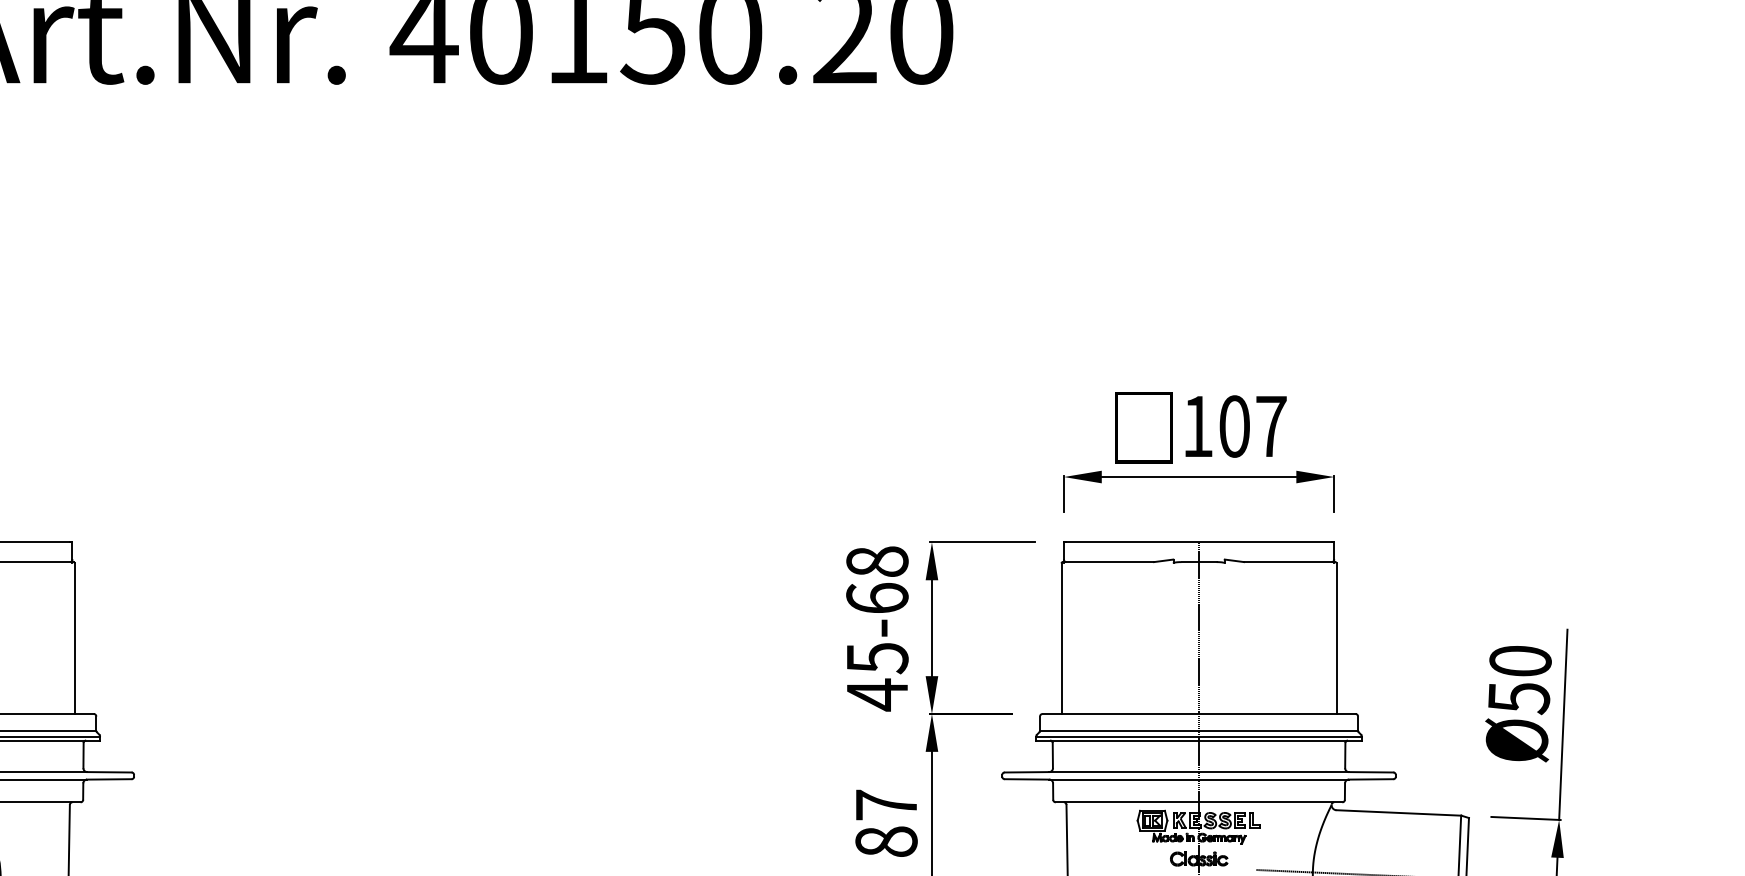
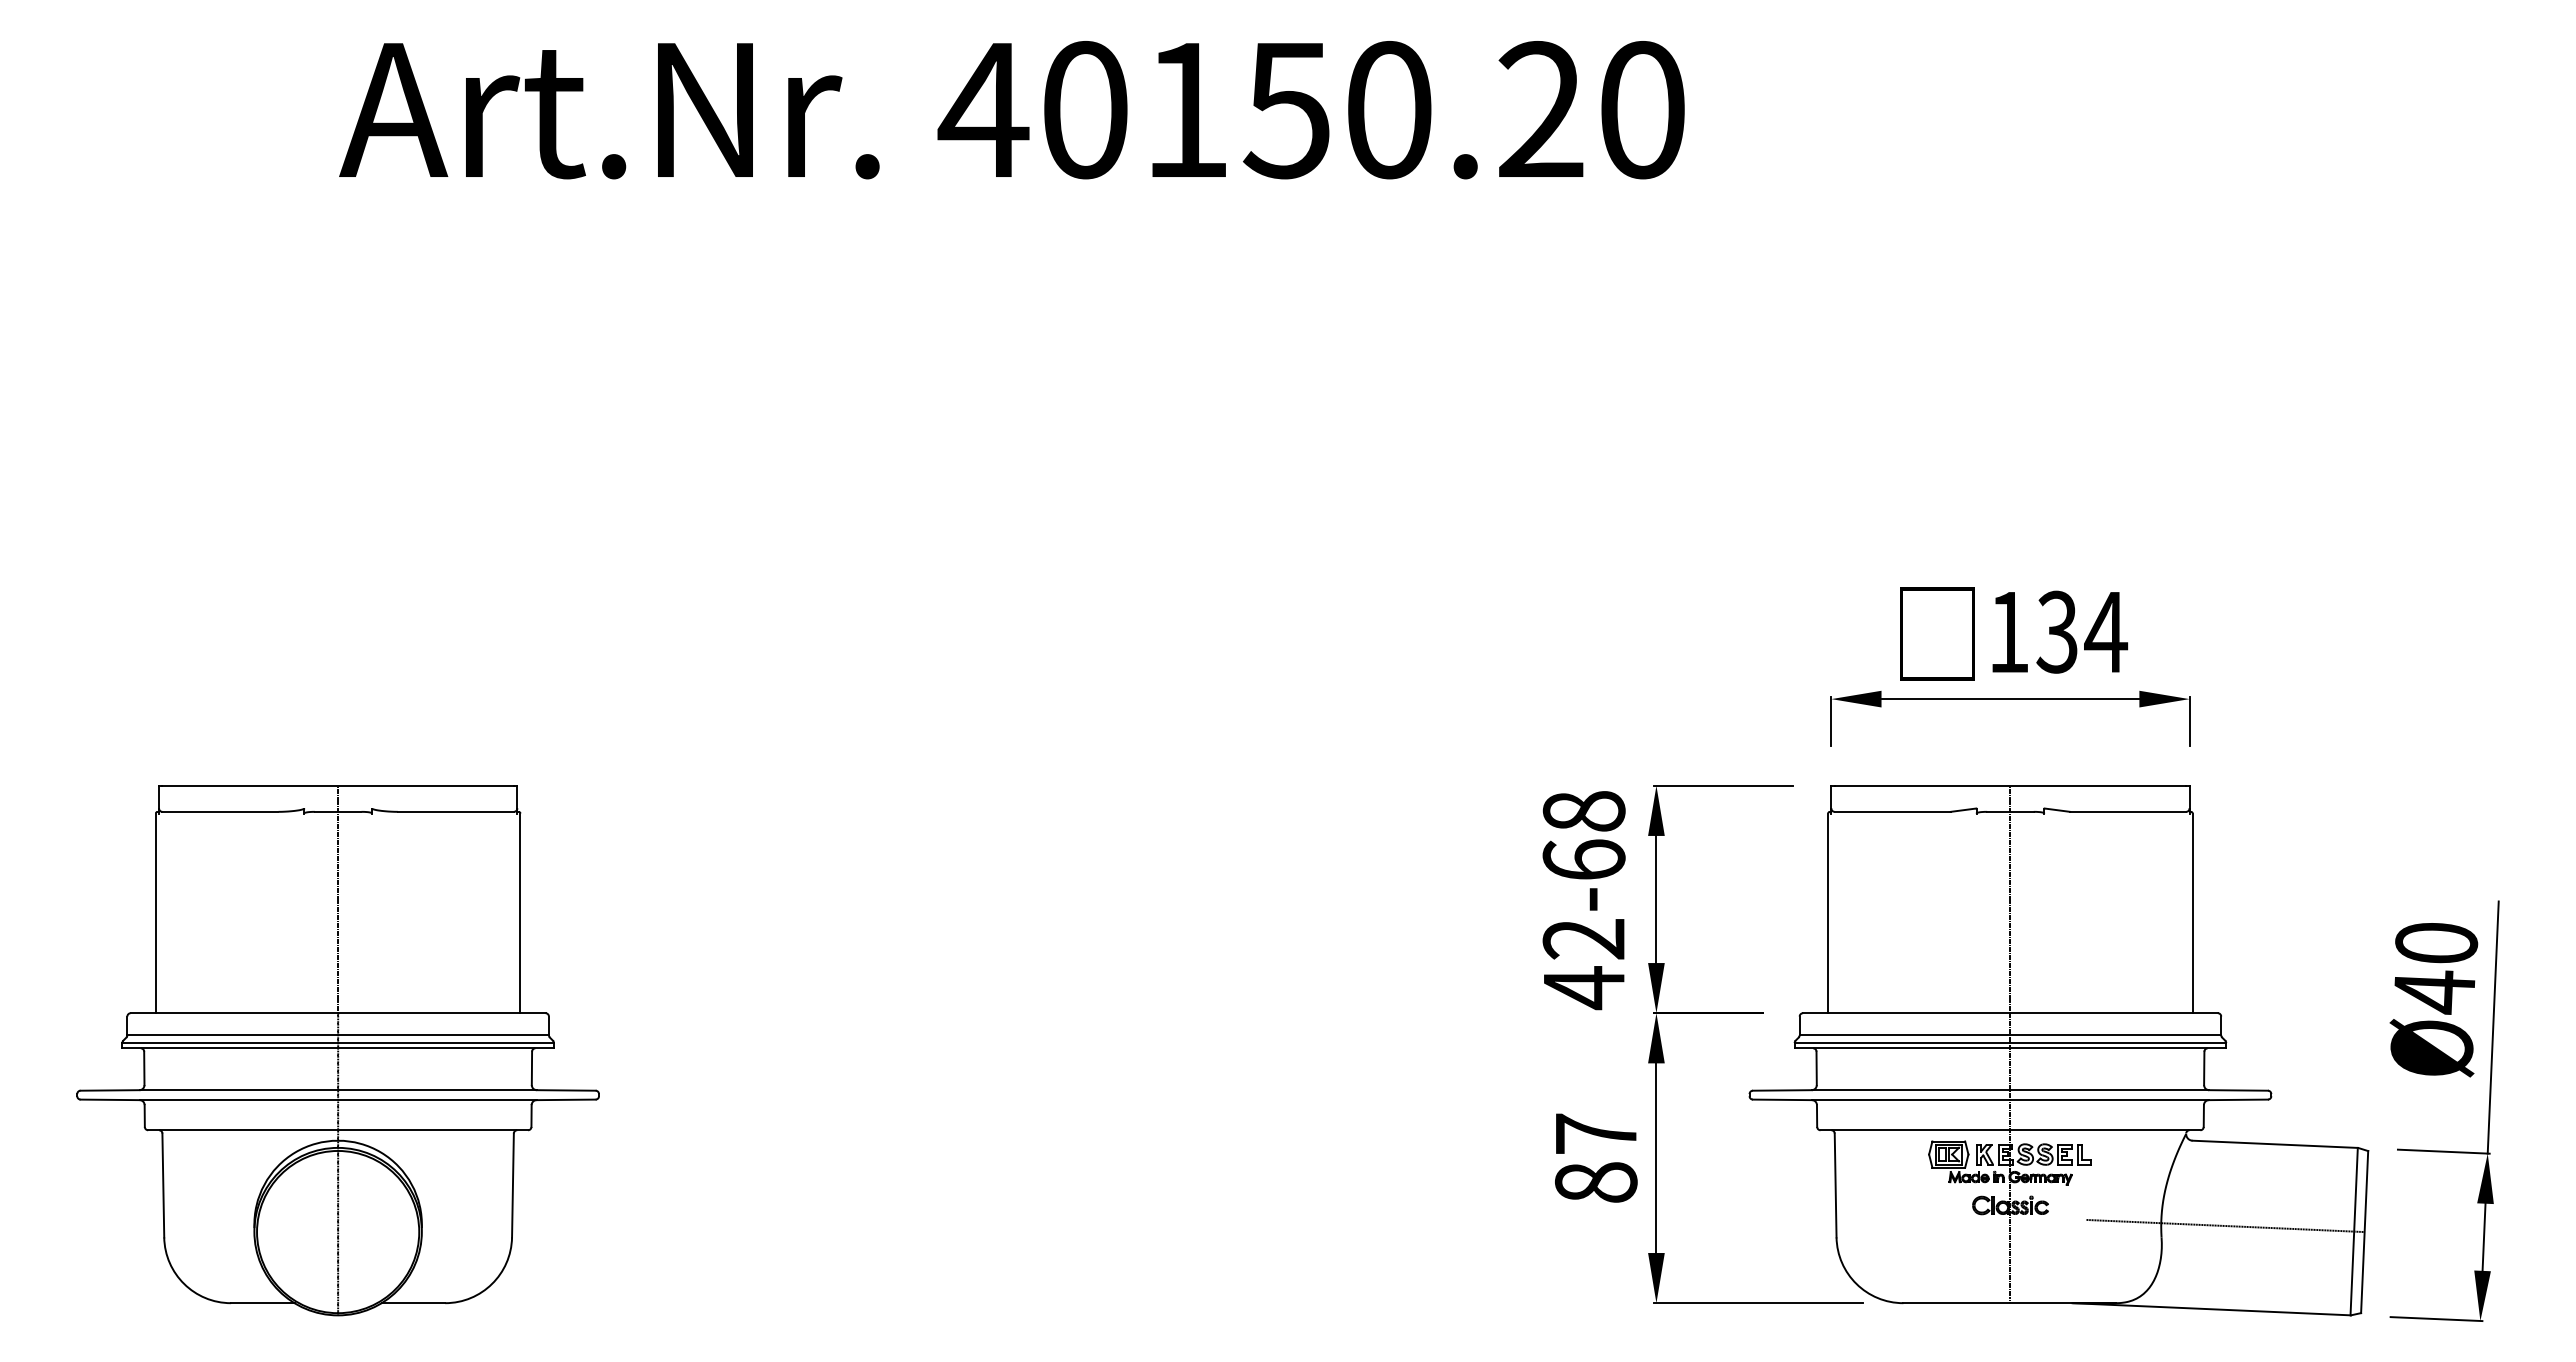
text: (1253, 426) -> (2082, 631), 107 -> 134
text: (876, 658) -> (1583, 939), 45-68 -> 42-68
text: (1519, 698) -> (2434, 992), Ø50 -> Ø40

